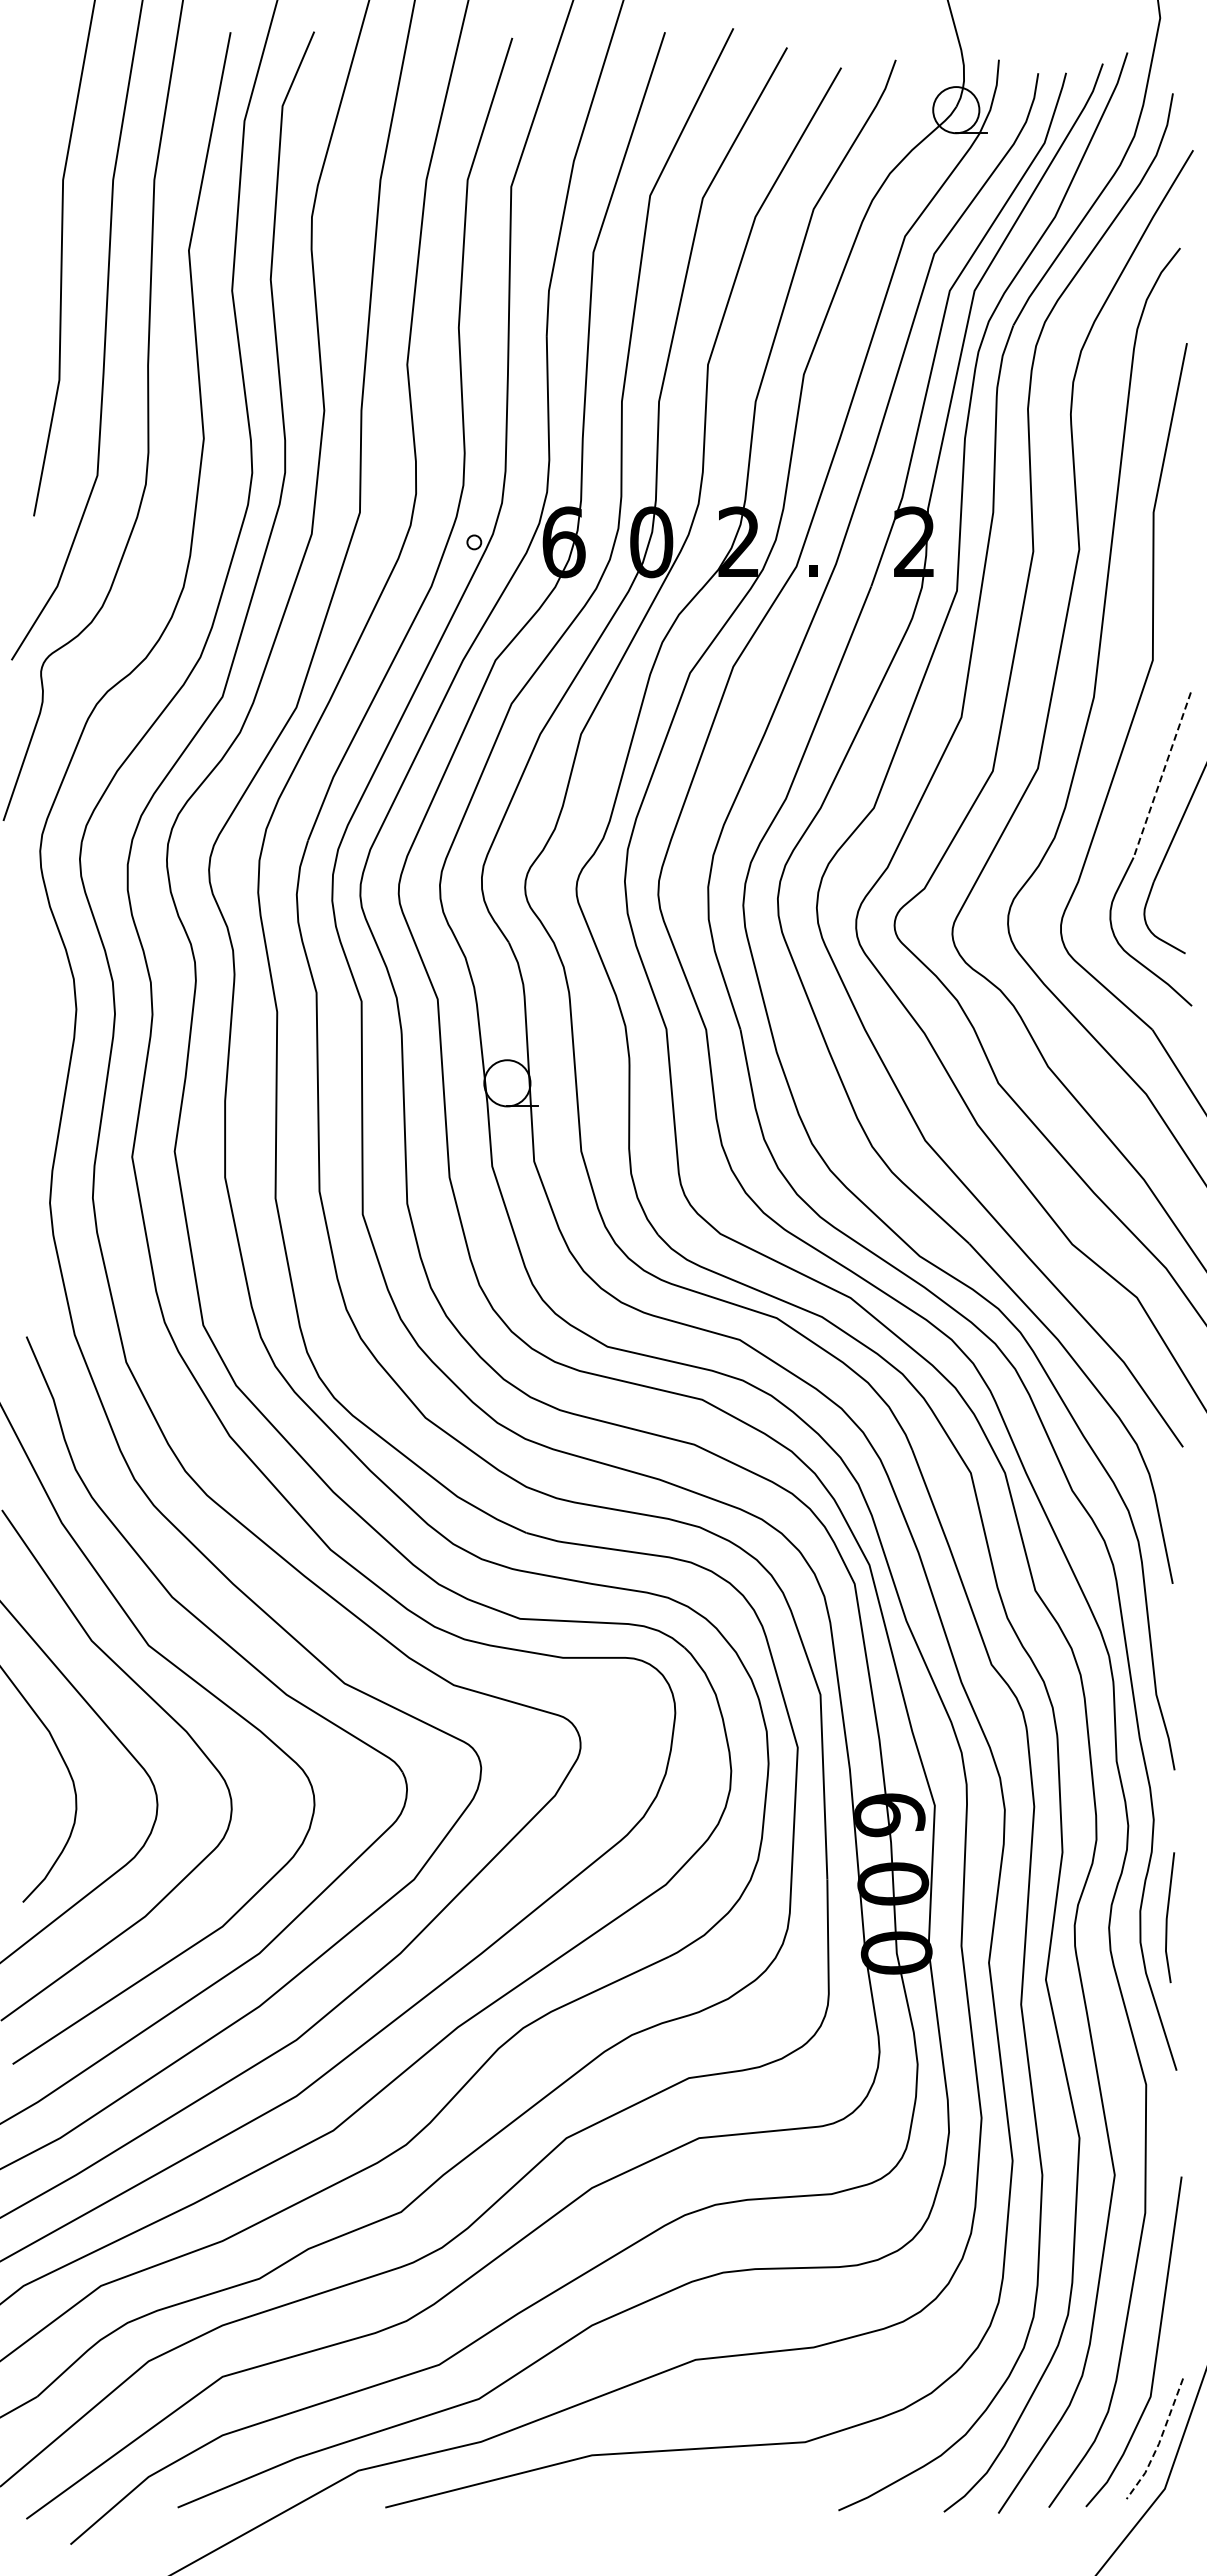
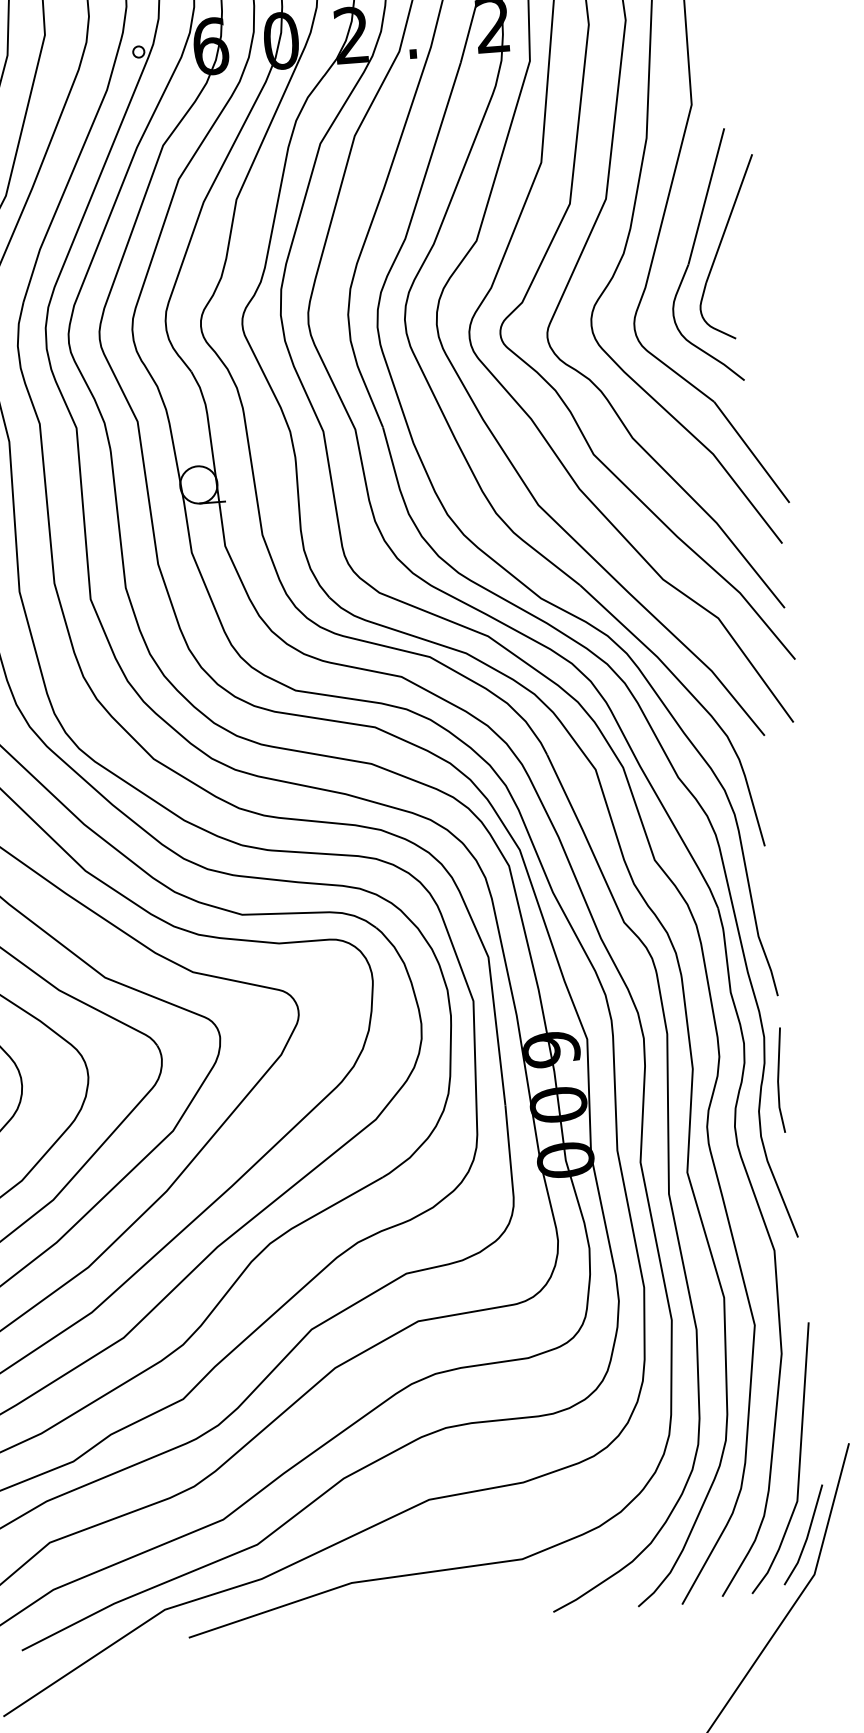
line: (1162, 775) -> (706, 196), dashed -> solid
line: (1167, 1917) -> (778, 1080), moved
line: (1159, 2442) -> (807, 1537), dashed -> solid

